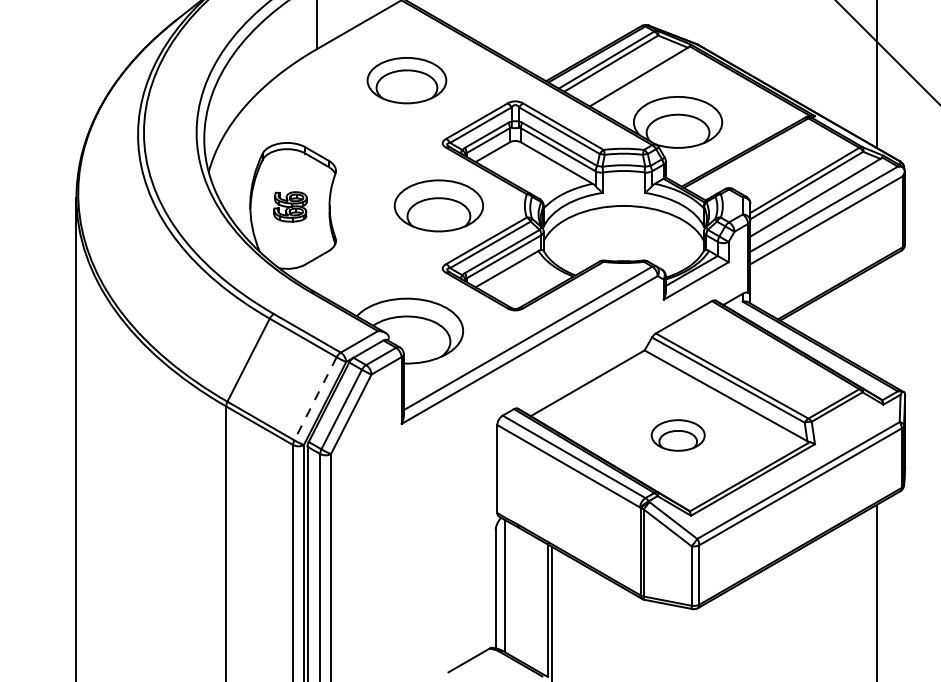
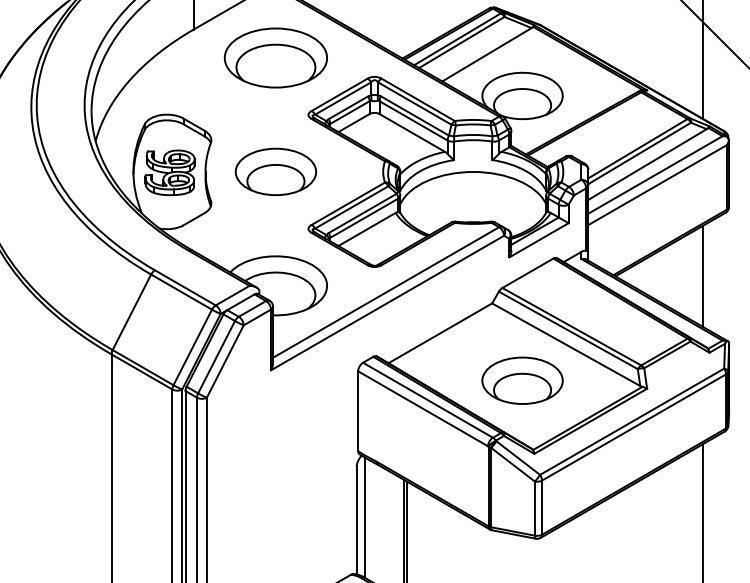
part: (406, 80) -> (275, 57), size x1.43
part: (438, 205) -> (275, 171), moved
part: (290, 206) -> (170, 172), size x1.67
line: (876, 320) -> (703, 276), added
line: (315, 398) -> (192, 347), dashed -> solid
part: (678, 435) -> (522, 380), size x1.67

